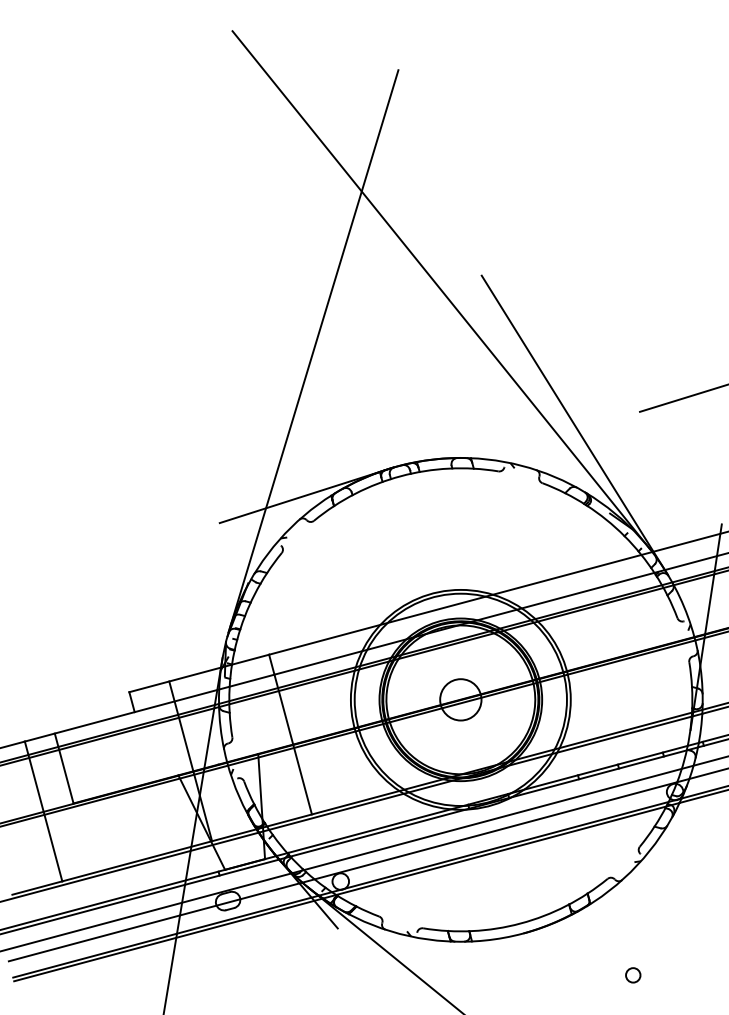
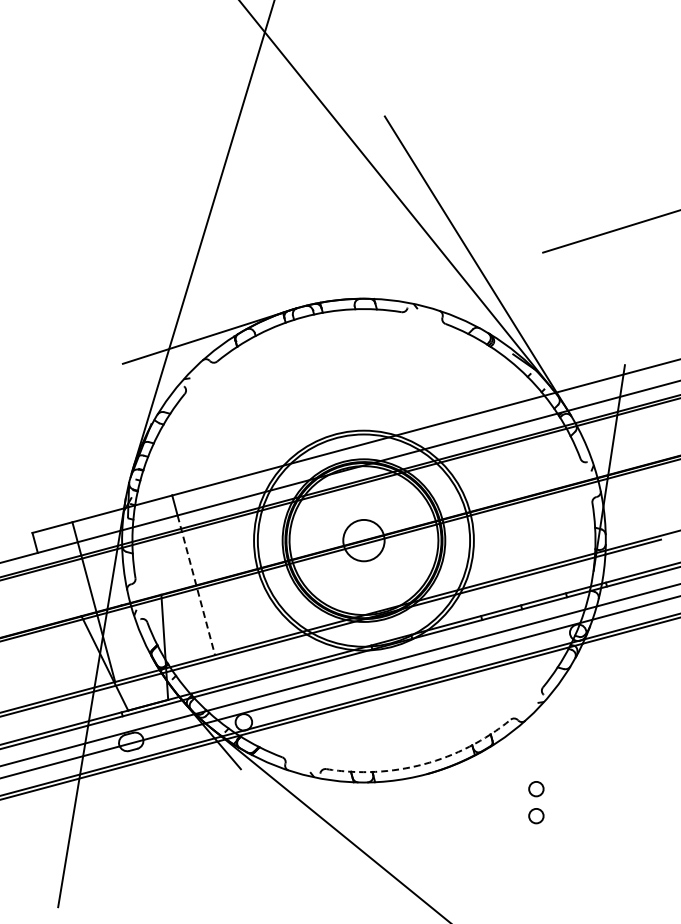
line: (293, 745) -> (196, 586), solid -> dashed
arc: (520, 923) -> (423, 764), solid -> dashed
circle: (633, 948) -> (536, 789), added

